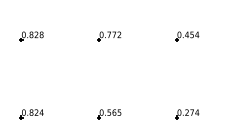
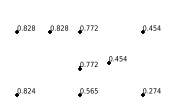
part: (72, 36) -> (58, 29), added
part: (145, 74) -> (117, 60), added
part: (109, 81) -> (88, 65), added

